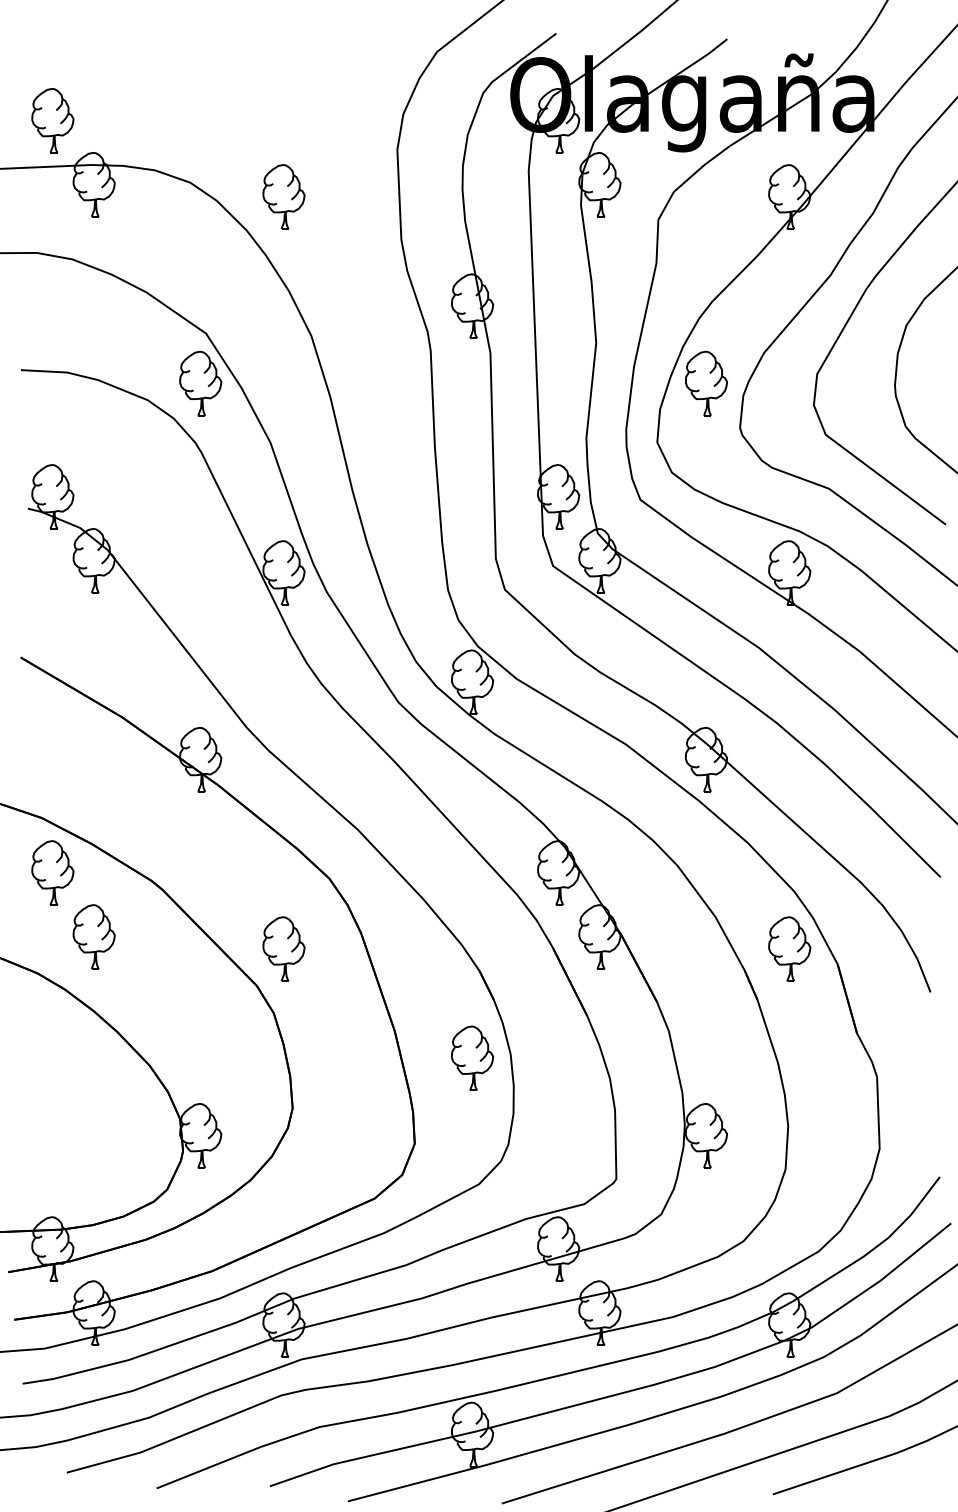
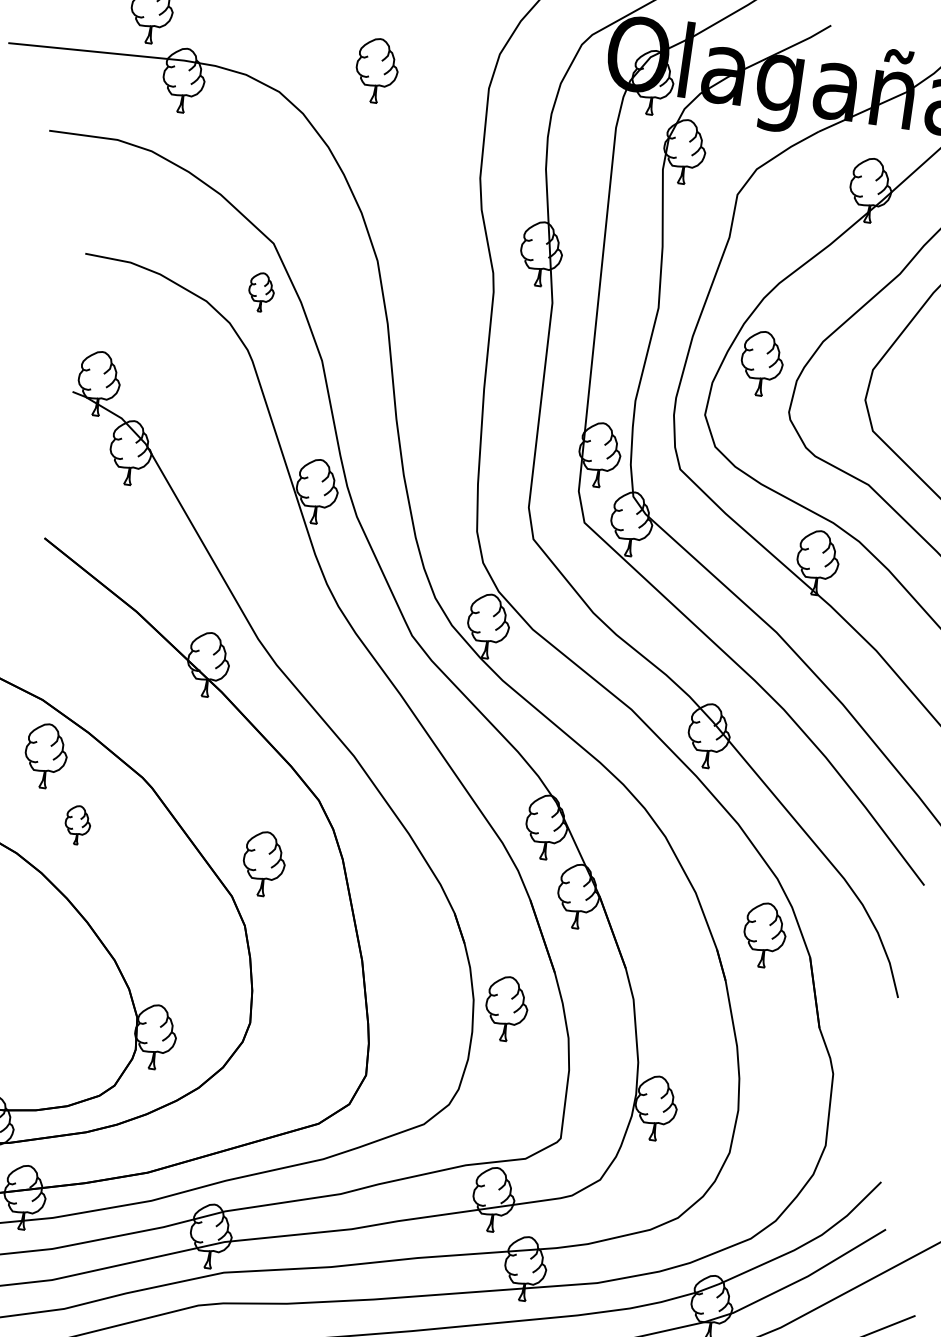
part: (283, 196) -> (376, 70), moved
part: (200, 383) -> (261, 292), size x0.6
part: (93, 936) -> (77, 824), size x0.6
part: (472, 1057) -> (506, 1007), moved

